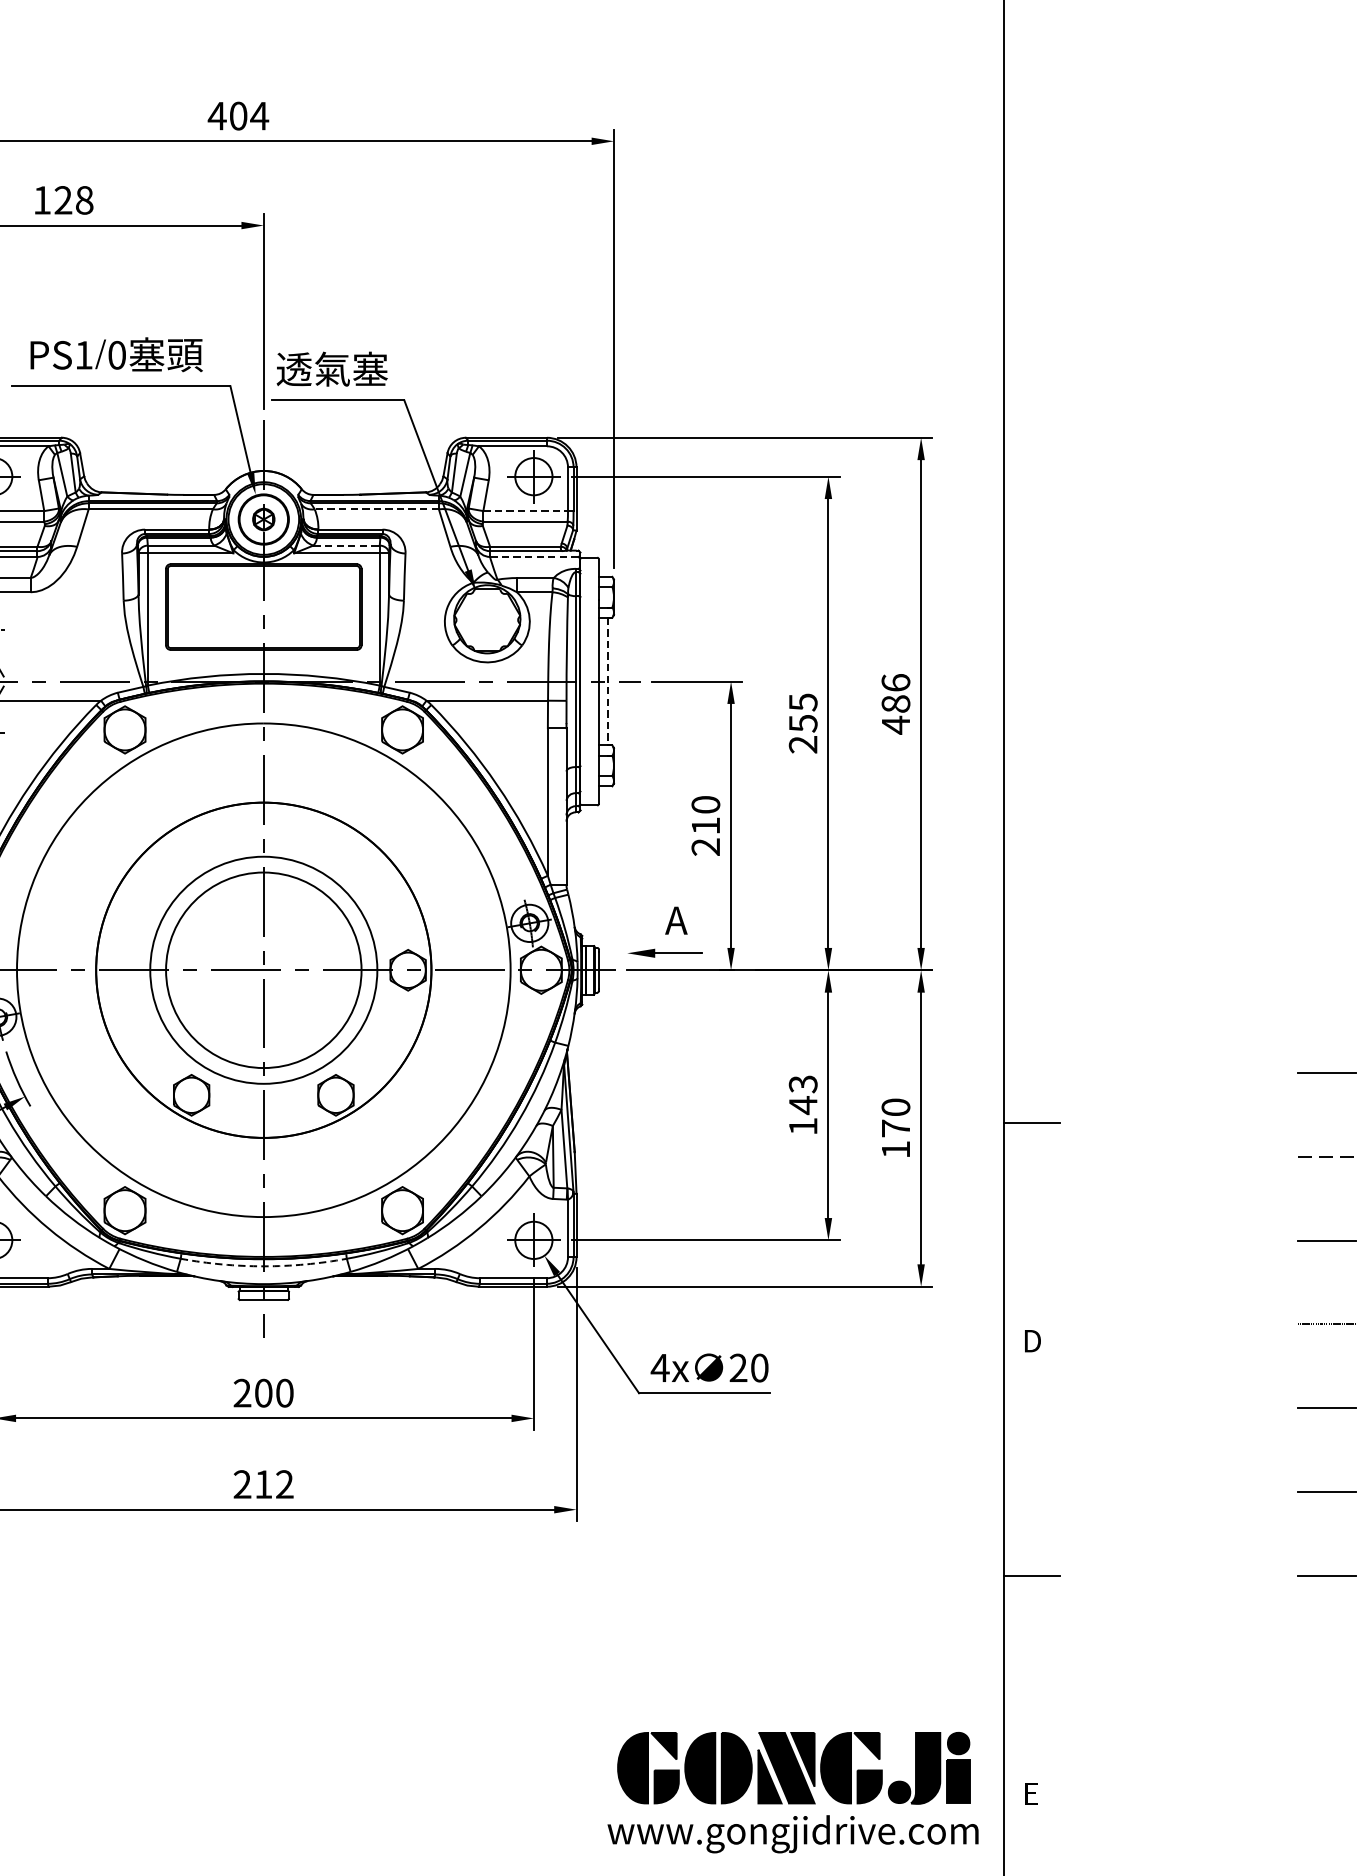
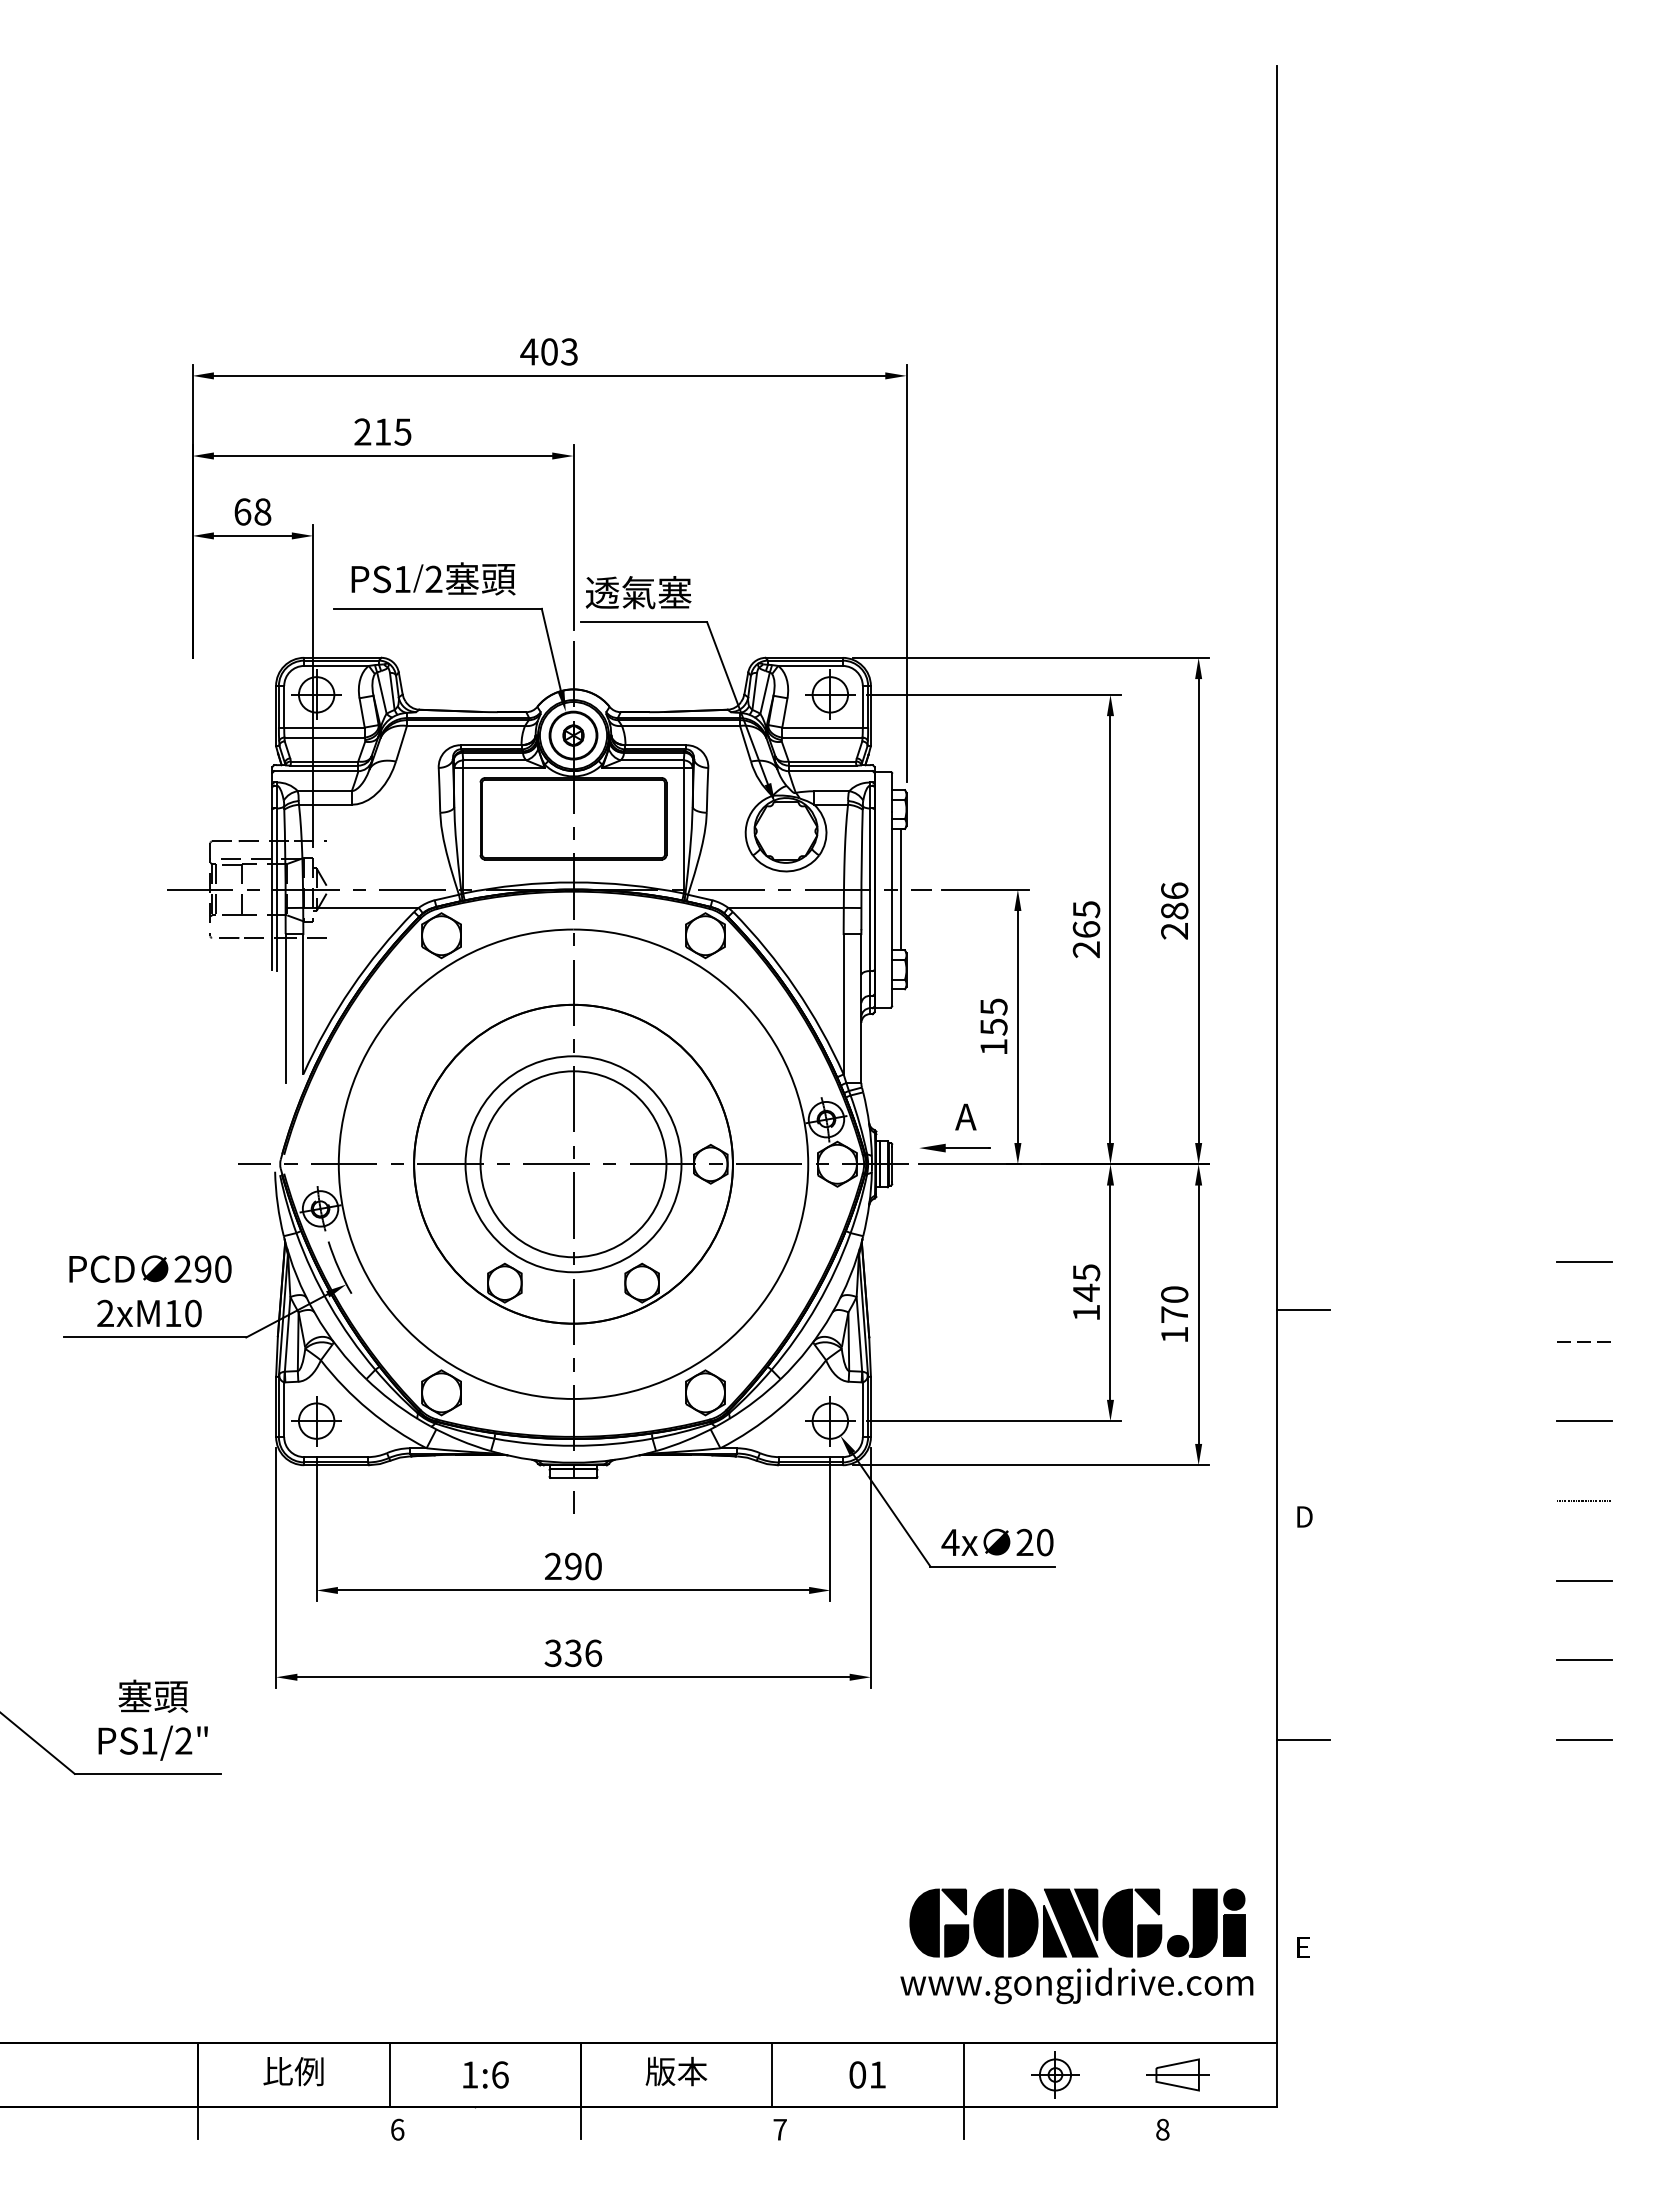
text: (259, 115) -> (569, 351), 404 -> 403
text: (62, 199) -> (382, 431), 128 -> 215
text: (116, 355) -> (433, 579), 0 -> 2
line: (376, 508) -> (680, 725), dashed -> solid
line: (526, 511) -> (823, 727), dashed -> solid
line: (346, 545) -> (652, 760), dashed -> solid
line: (534, 557) -> (830, 771), dashed -> solid
line: (608, 681) -> (901, 889), dashed -> solid
text: (803, 723) -> (1086, 929), 255 -> 265
text: (895, 725) -> (1174, 931), 486 -> 286
text: (705, 825) -> (993, 1026), 210 -> 155
text: (802, 1084) -> (1085, 1272), 143 -> 145
arc: (263, 1265) -> (573, 1445), dashed -> solid
text: (263, 1393) -> (573, 1566), 200 -> 290
text: (263, 1484) -> (573, 1653), 212 -> 336

